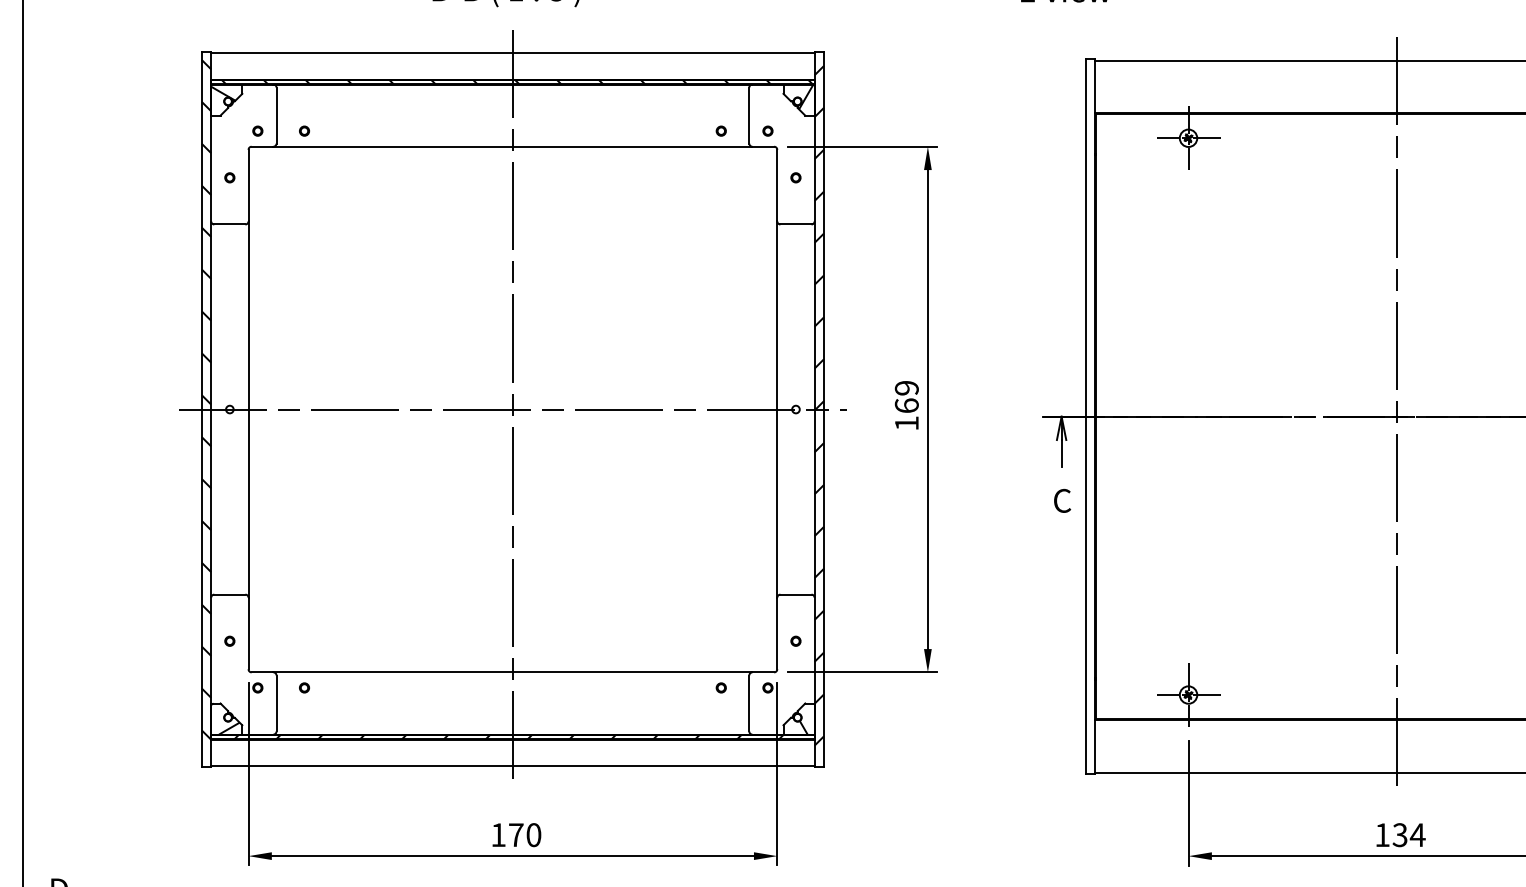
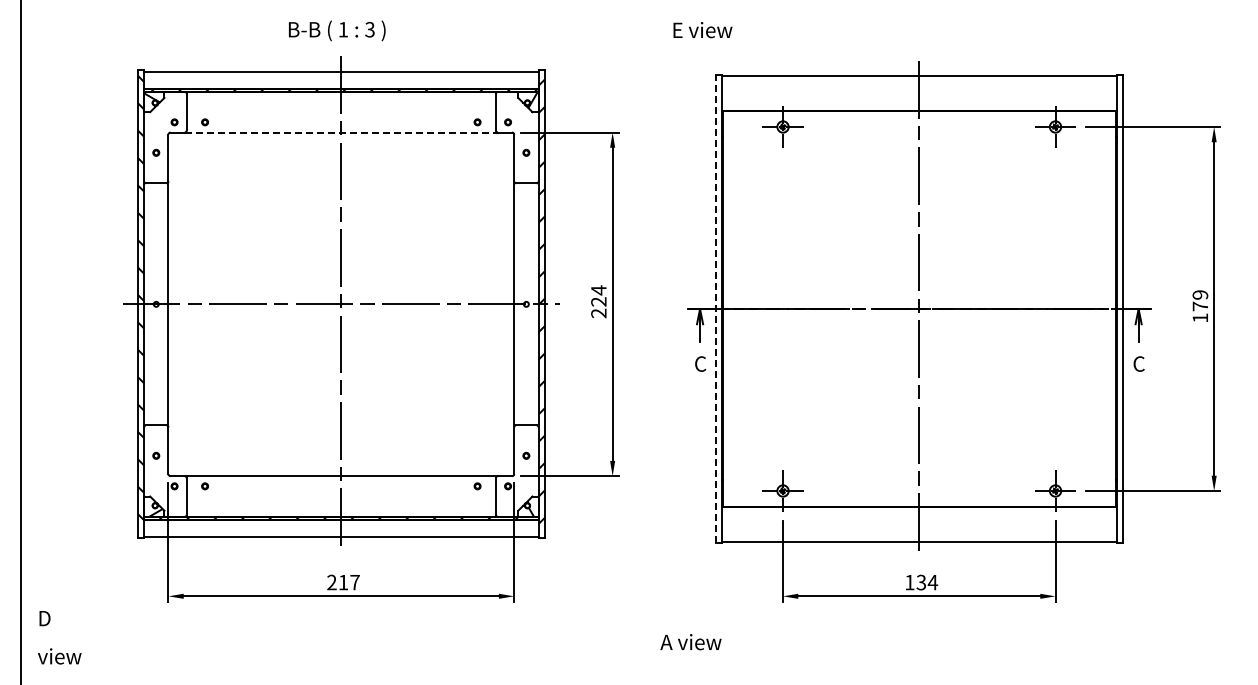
line: (513, 146) -> (341, 132), solid -> dashed
text: (906, 405) -> (598, 301), 169 -> 224
line: (1085, 417) -> (715, 309), solid -> dashed
text: (516, 835) -> (343, 582), 170 -> 217

